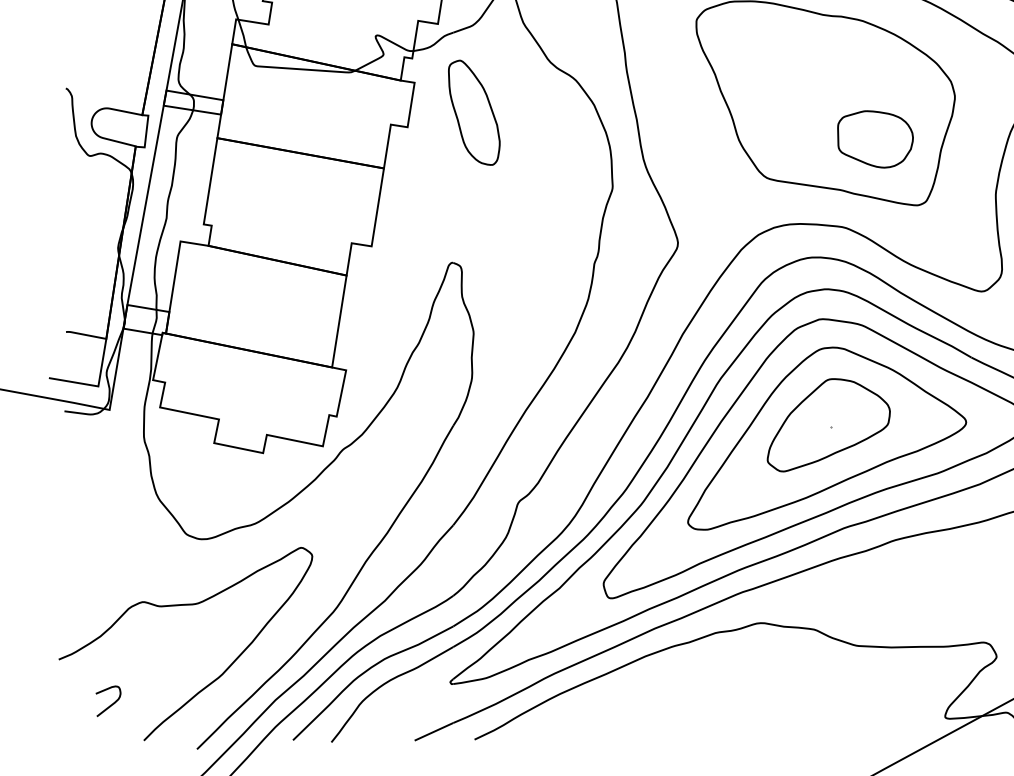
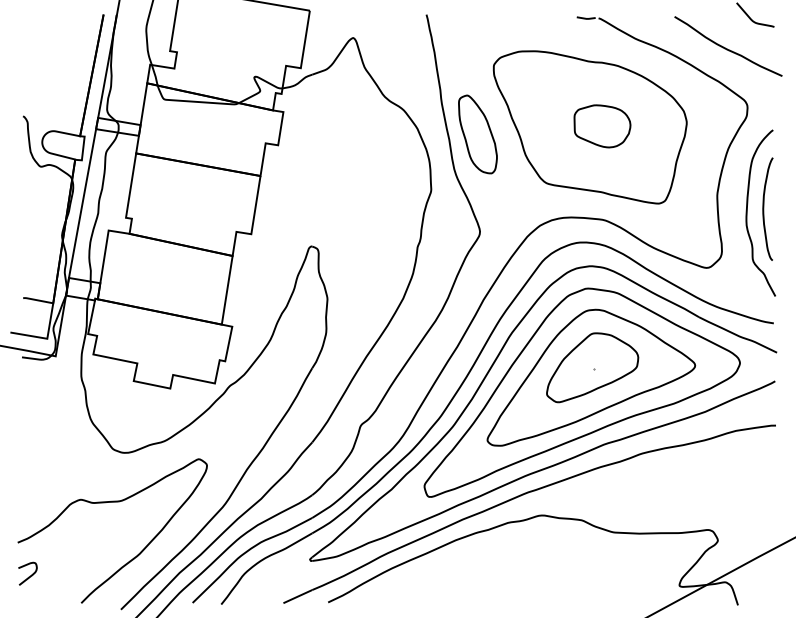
part: (473, 112) -> (477, 134), moved
part: (875, 139) -> (602, 126), moved
curve: (109, 704) -> (28, 576), moved

